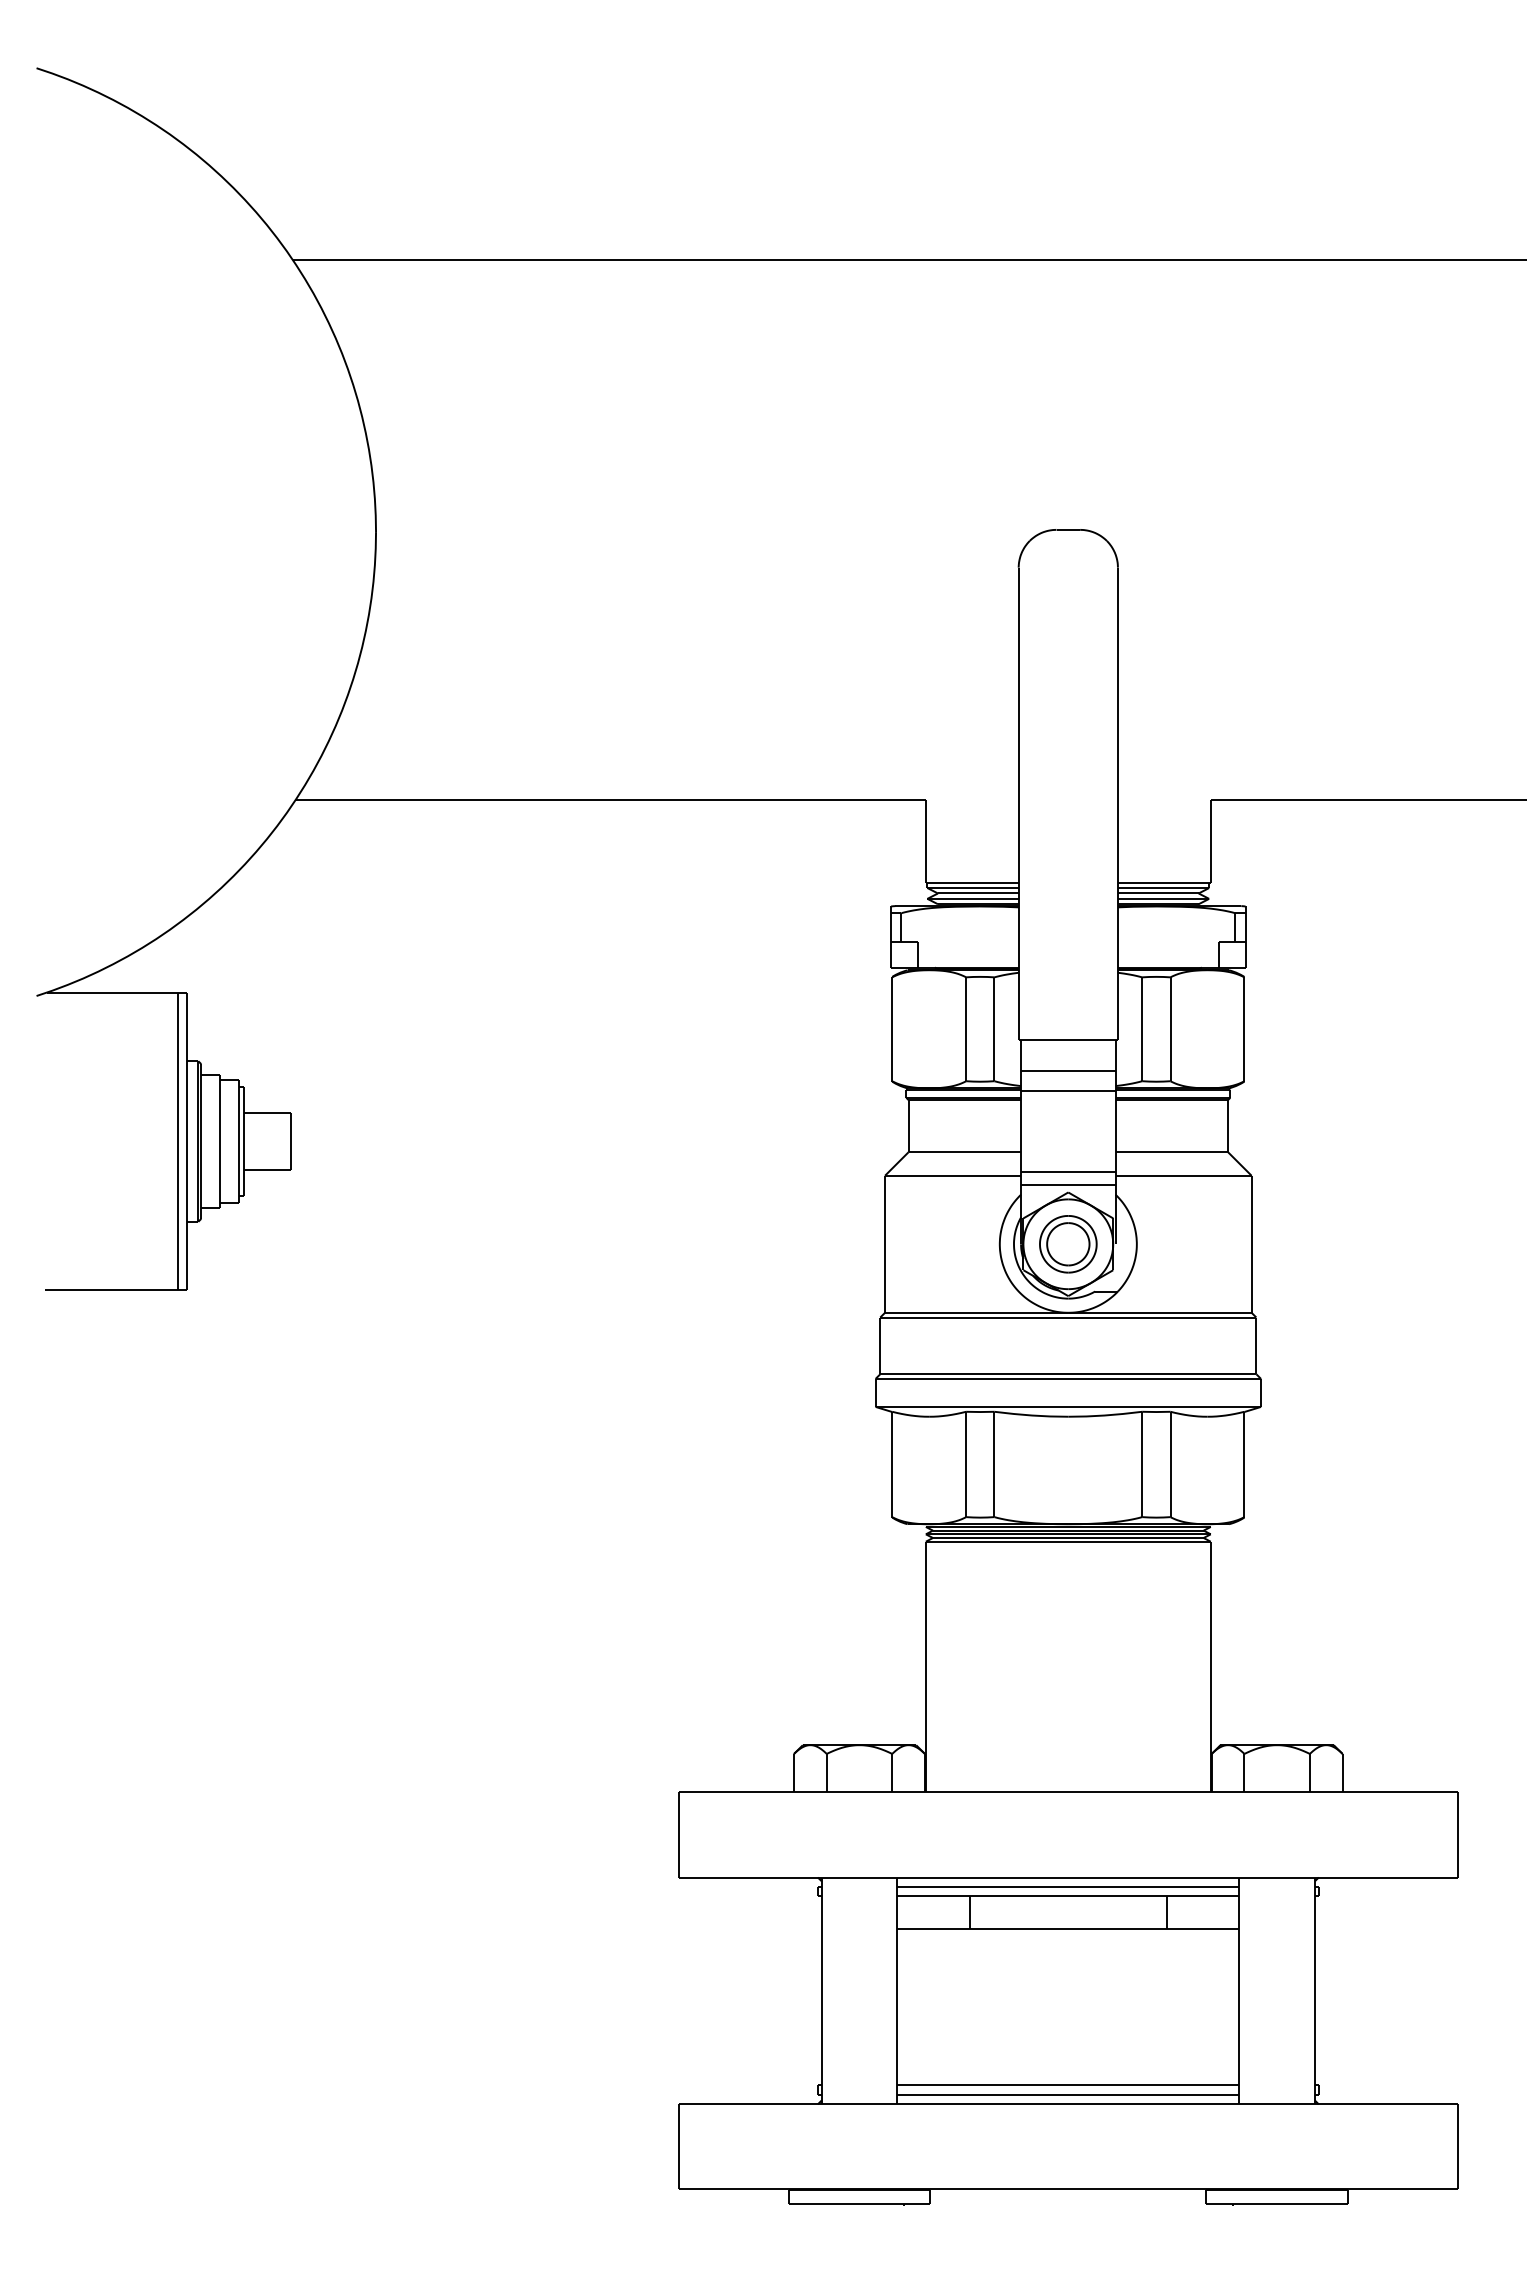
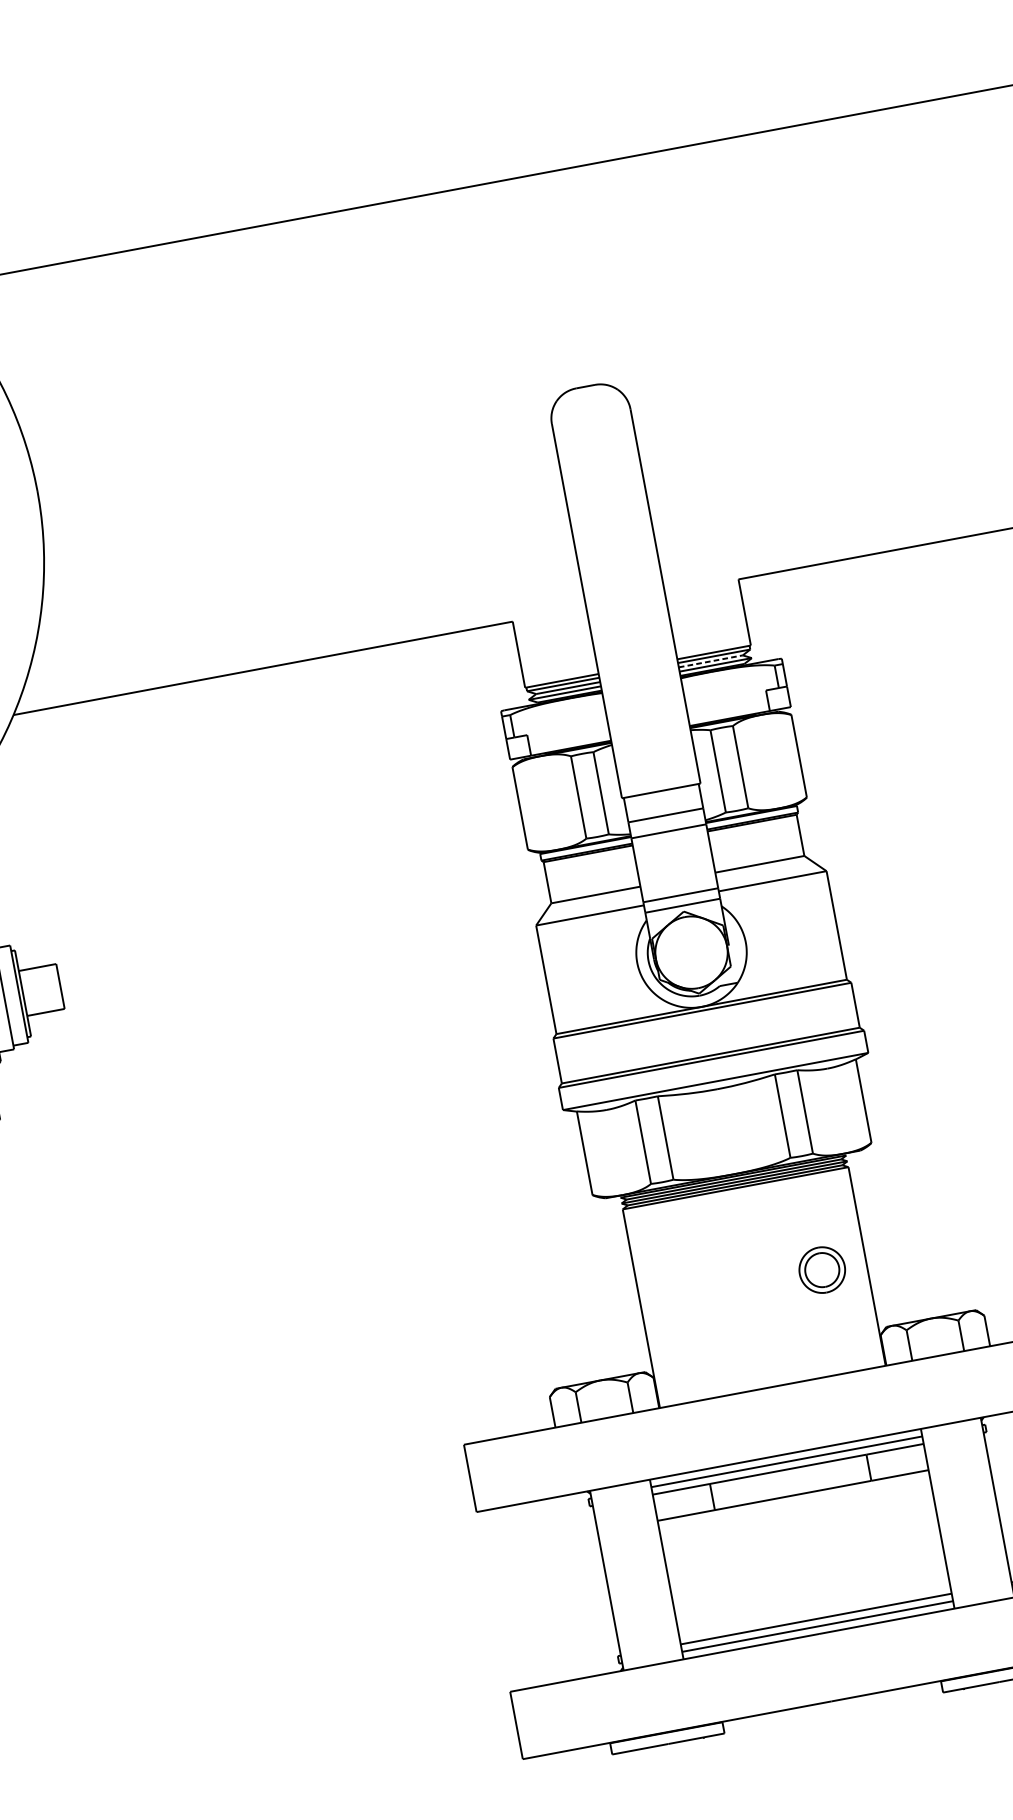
line: (1158, 893) -> (710, 661), solid -> dashed
part: (1068, 1244) -> (822, 1270), moved

